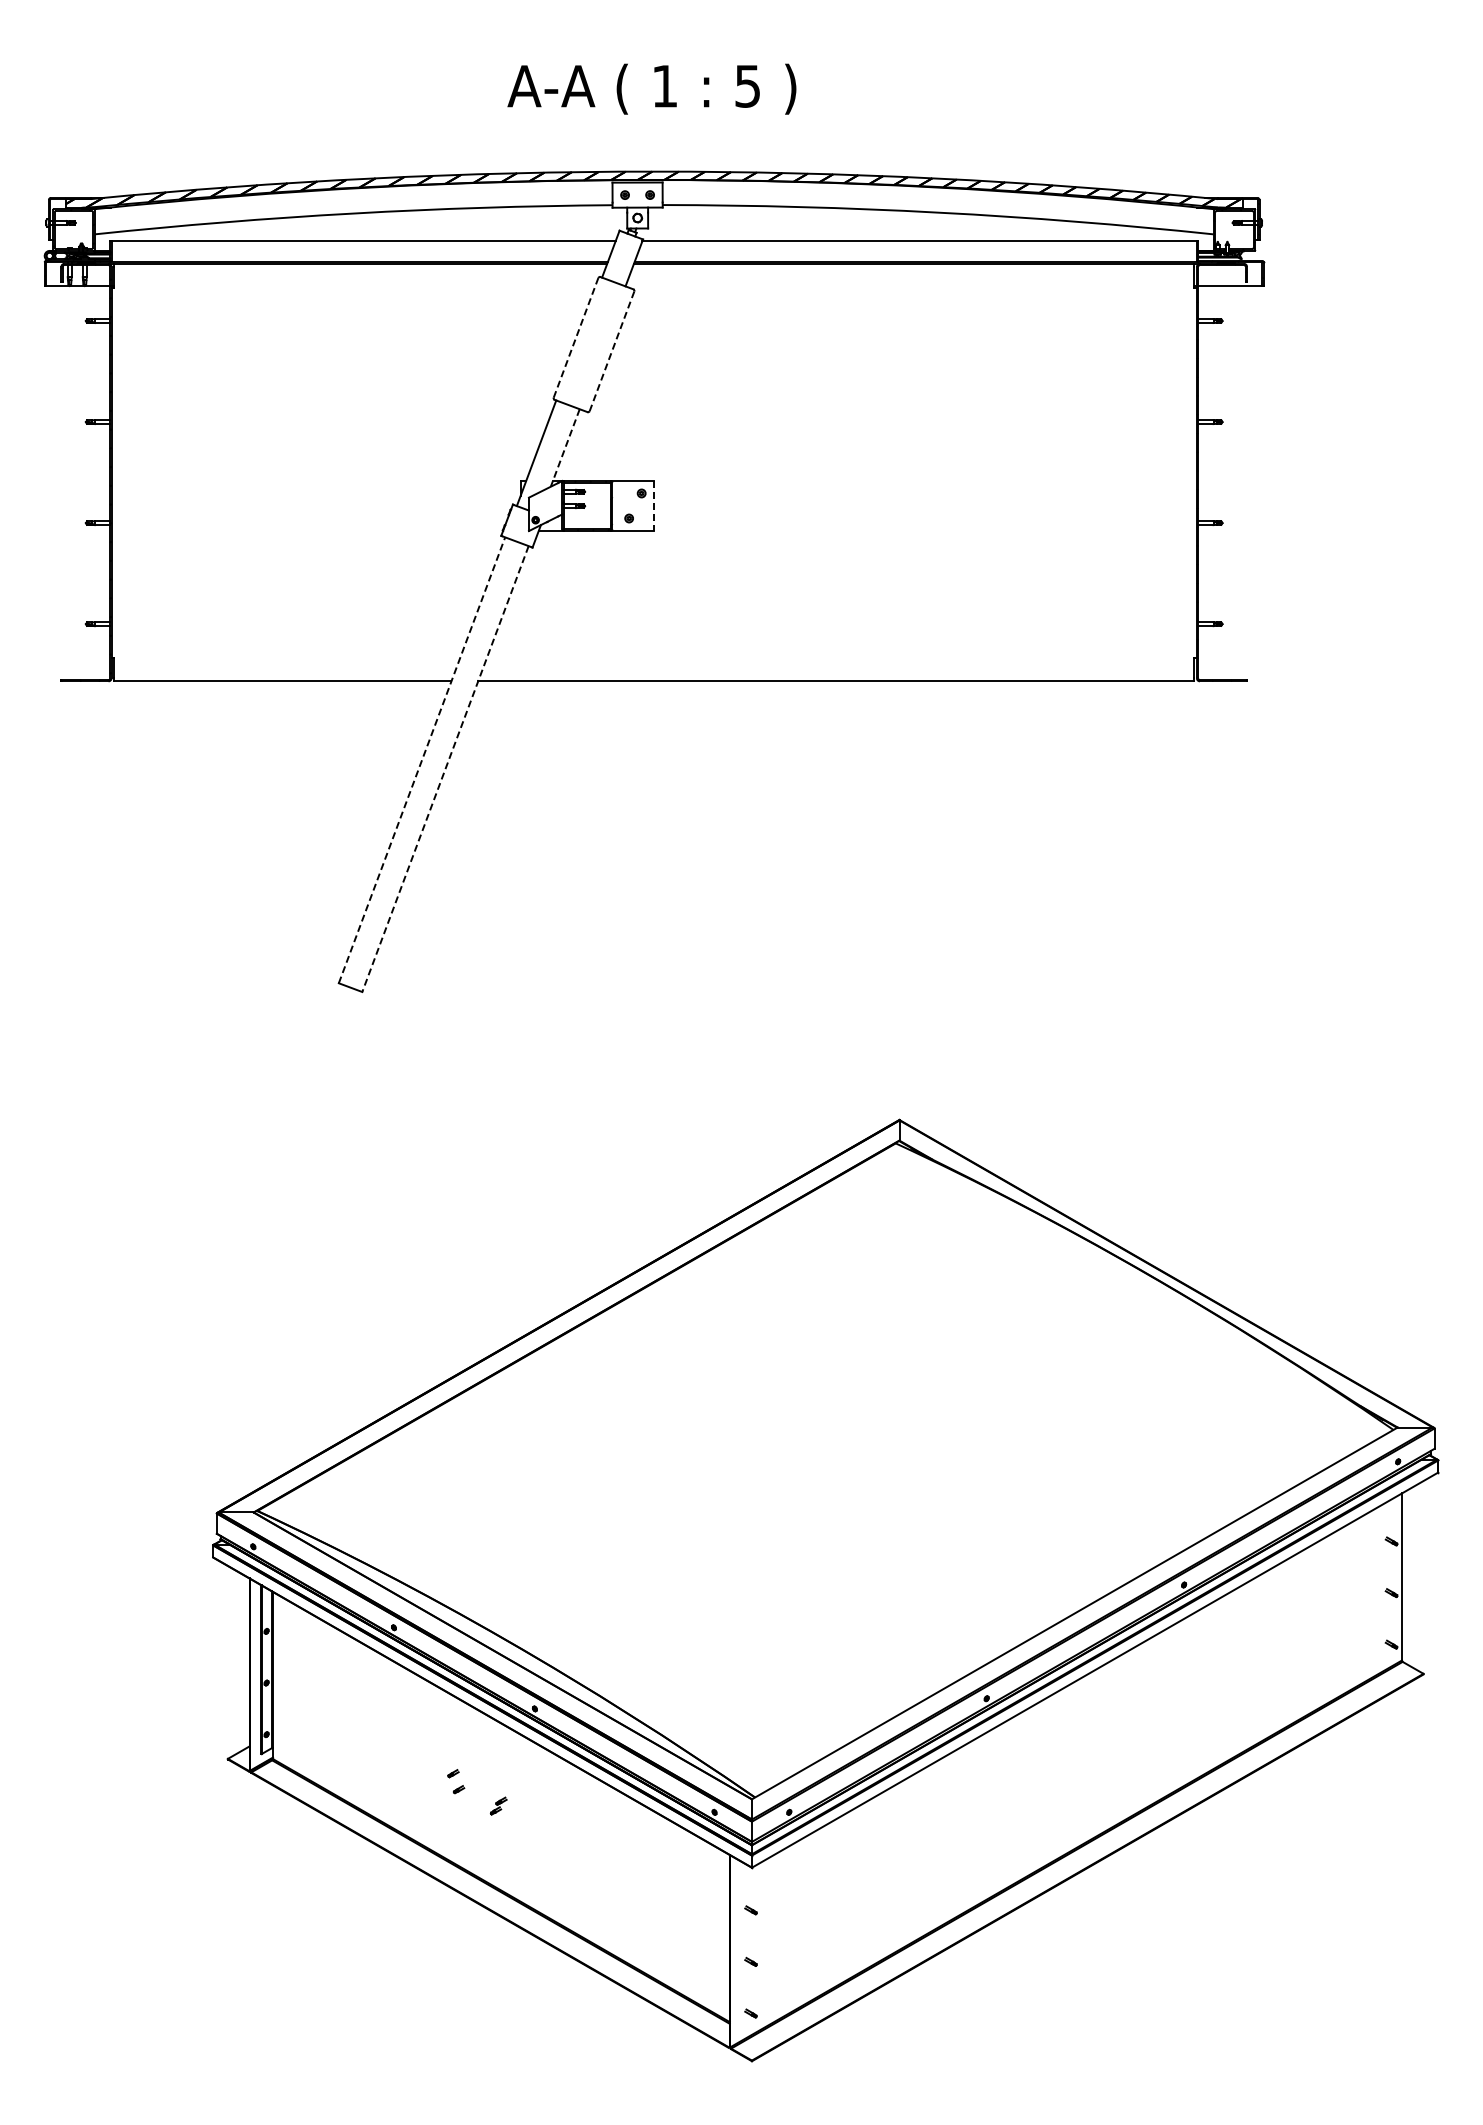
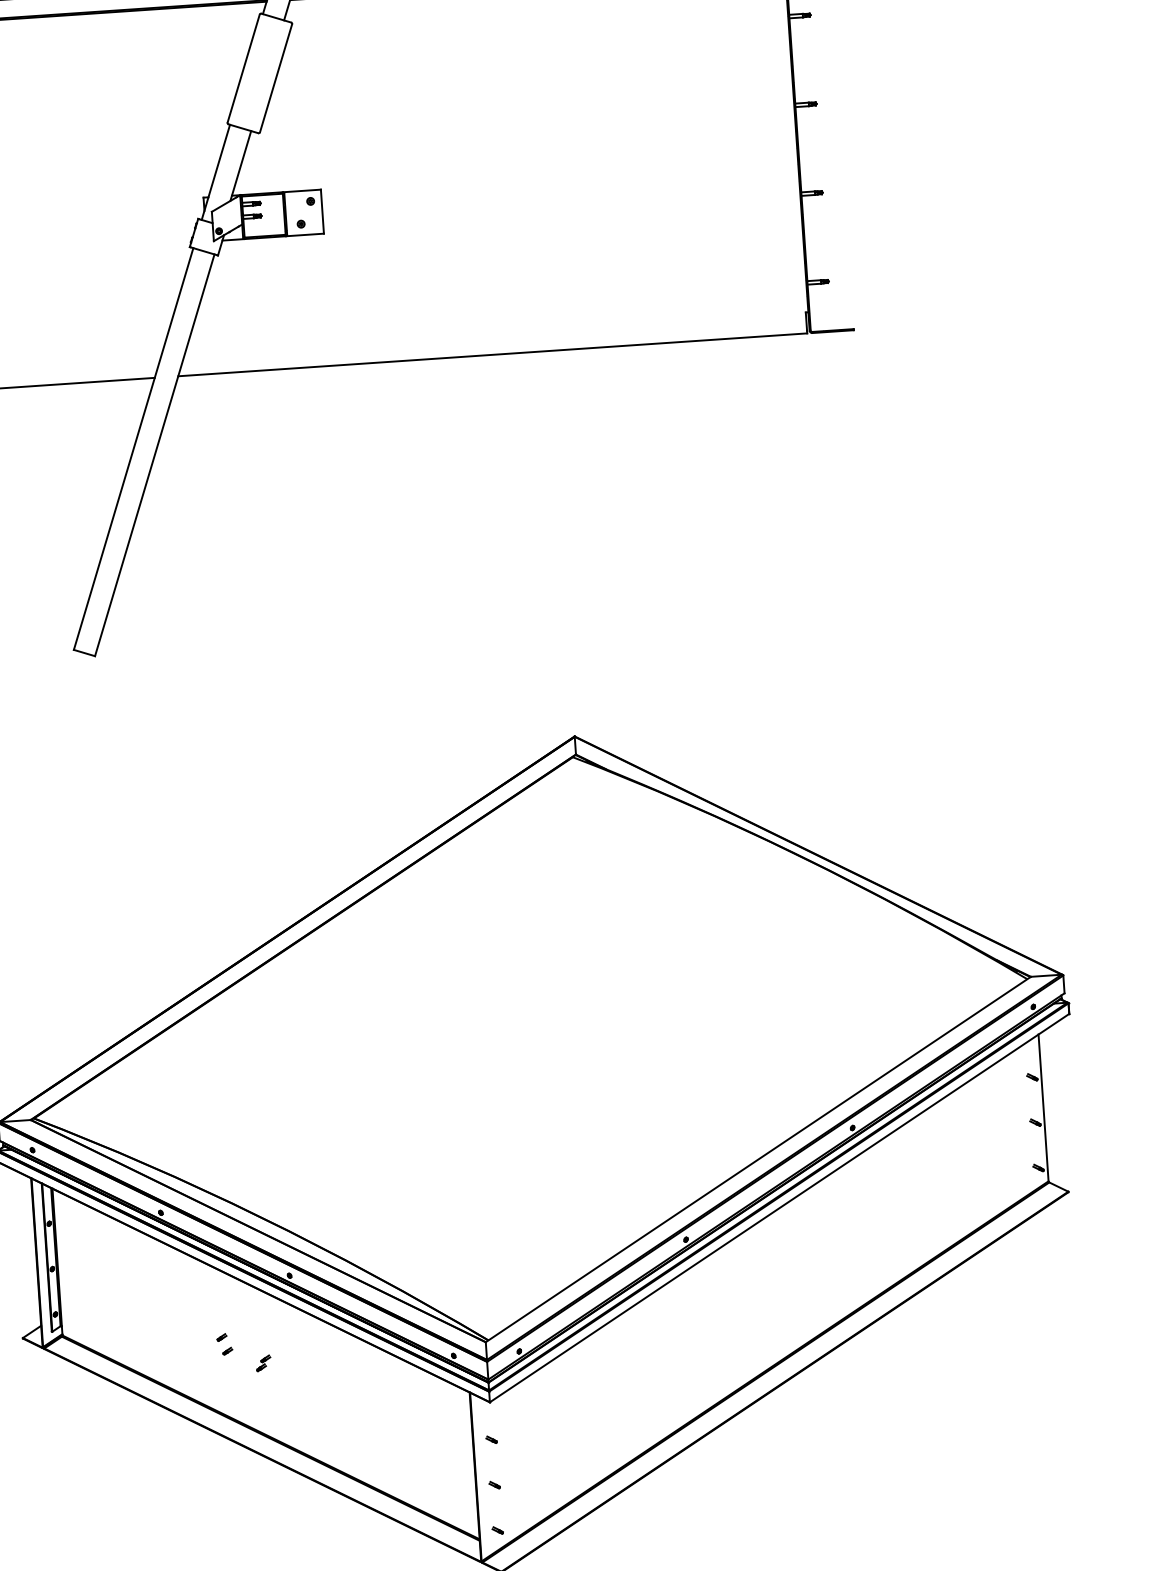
line: (576, 337) -> (244, 68), dashed -> solid
line: (612, 351) -> (276, 78), dashed -> solid
line: (565, 448) -> (241, 166), dashed -> solid
line: (654, 506) -> (322, 212), dashed -> solid
line: (422, 760) -> (134, 449), dashed -> solid
line: (445, 769) -> (154, 455), dashed -> solid

